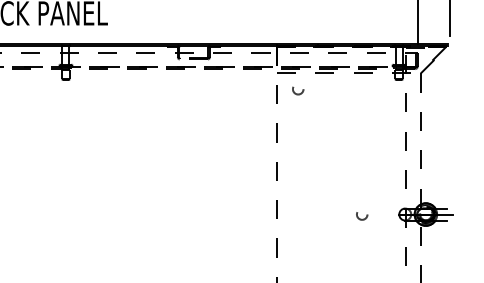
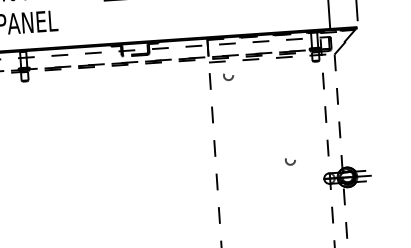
circle: (362, 216) -> (290, 161), moved

